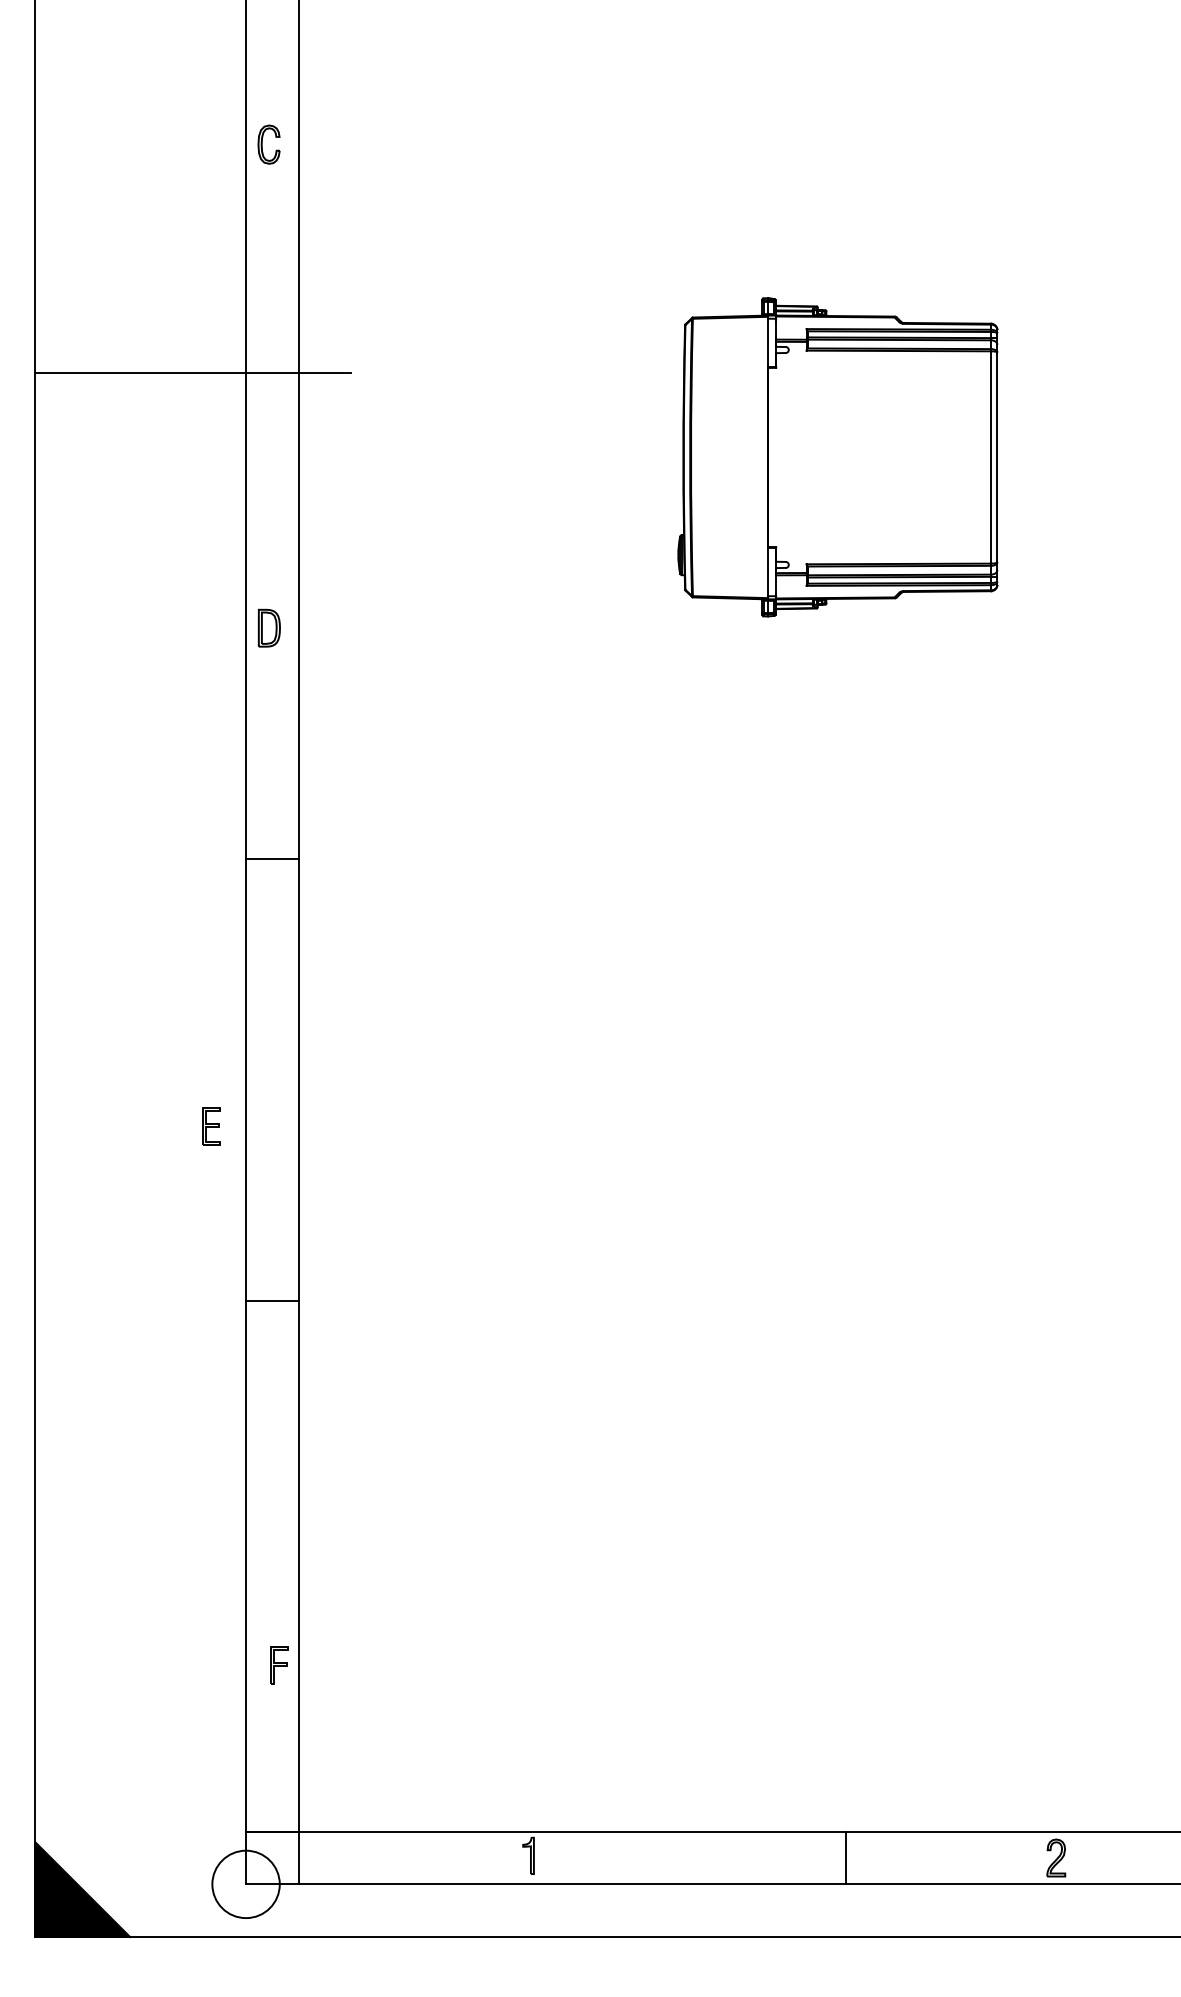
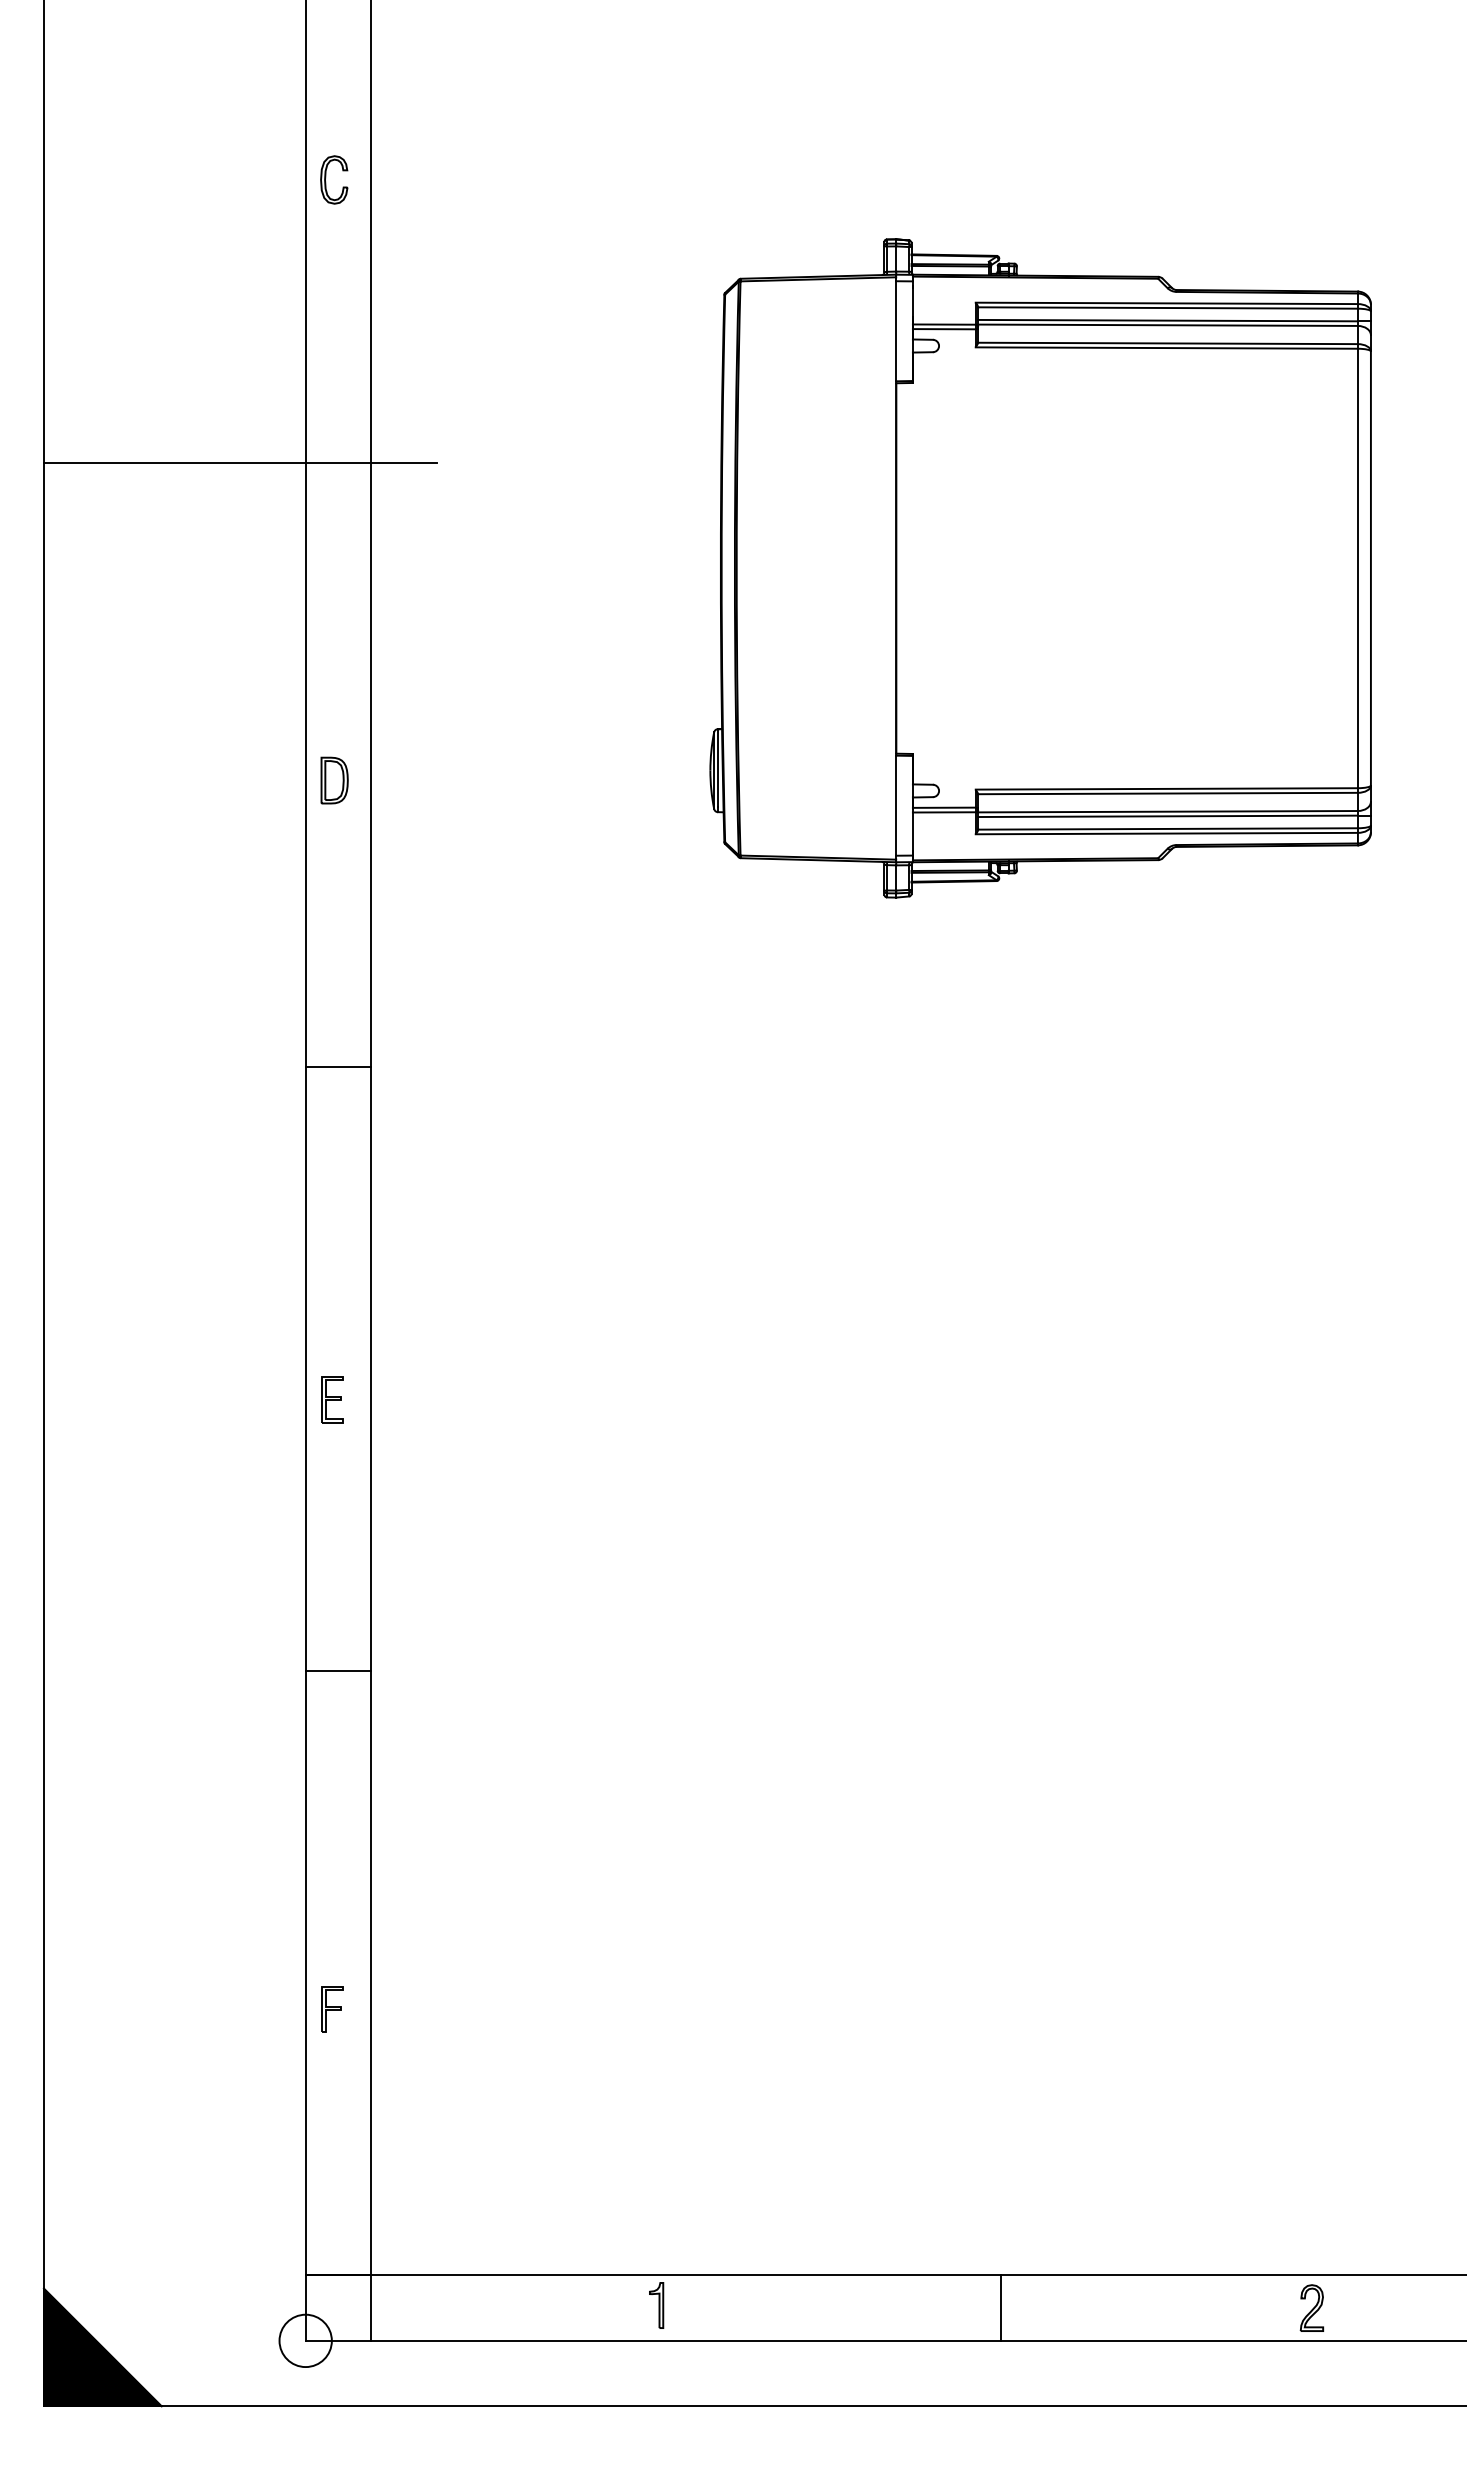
part: (837, 457) -> (1040, 568), size x1.67
part: (211, 1126) -> (332, 1399), moved
line: (272, 1301) -> (338, 1671), moved
part: (279, 1665) -> (332, 2009), moved
line: (845, 1857) -> (1000, 2307), moved
circle: (246, 1884) -> (306, 2341), size x0.62

